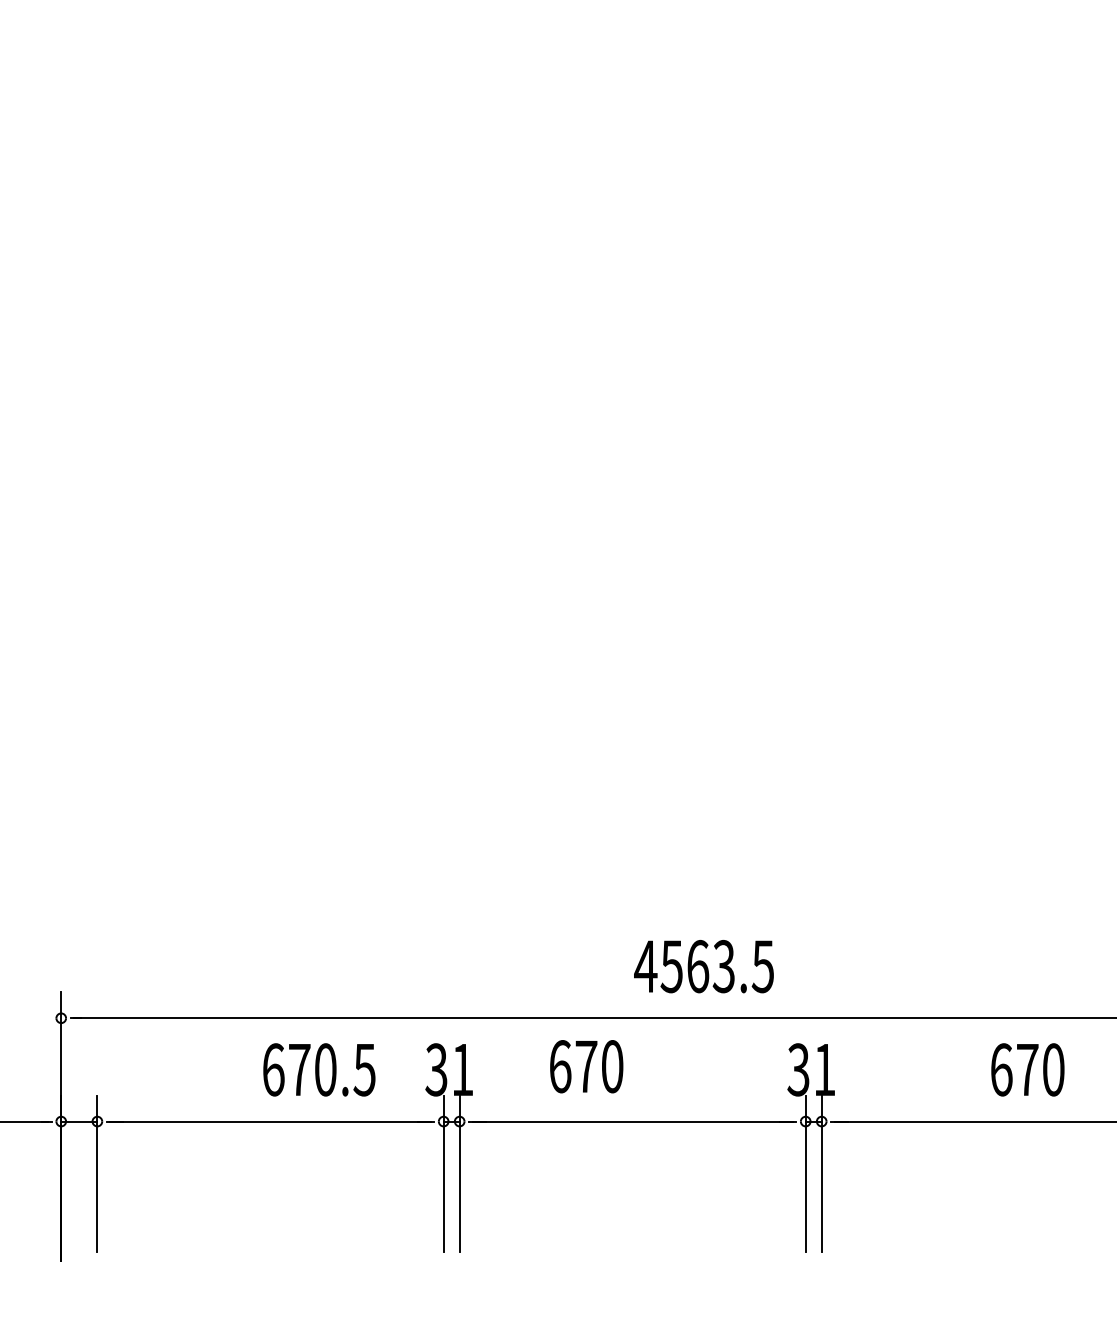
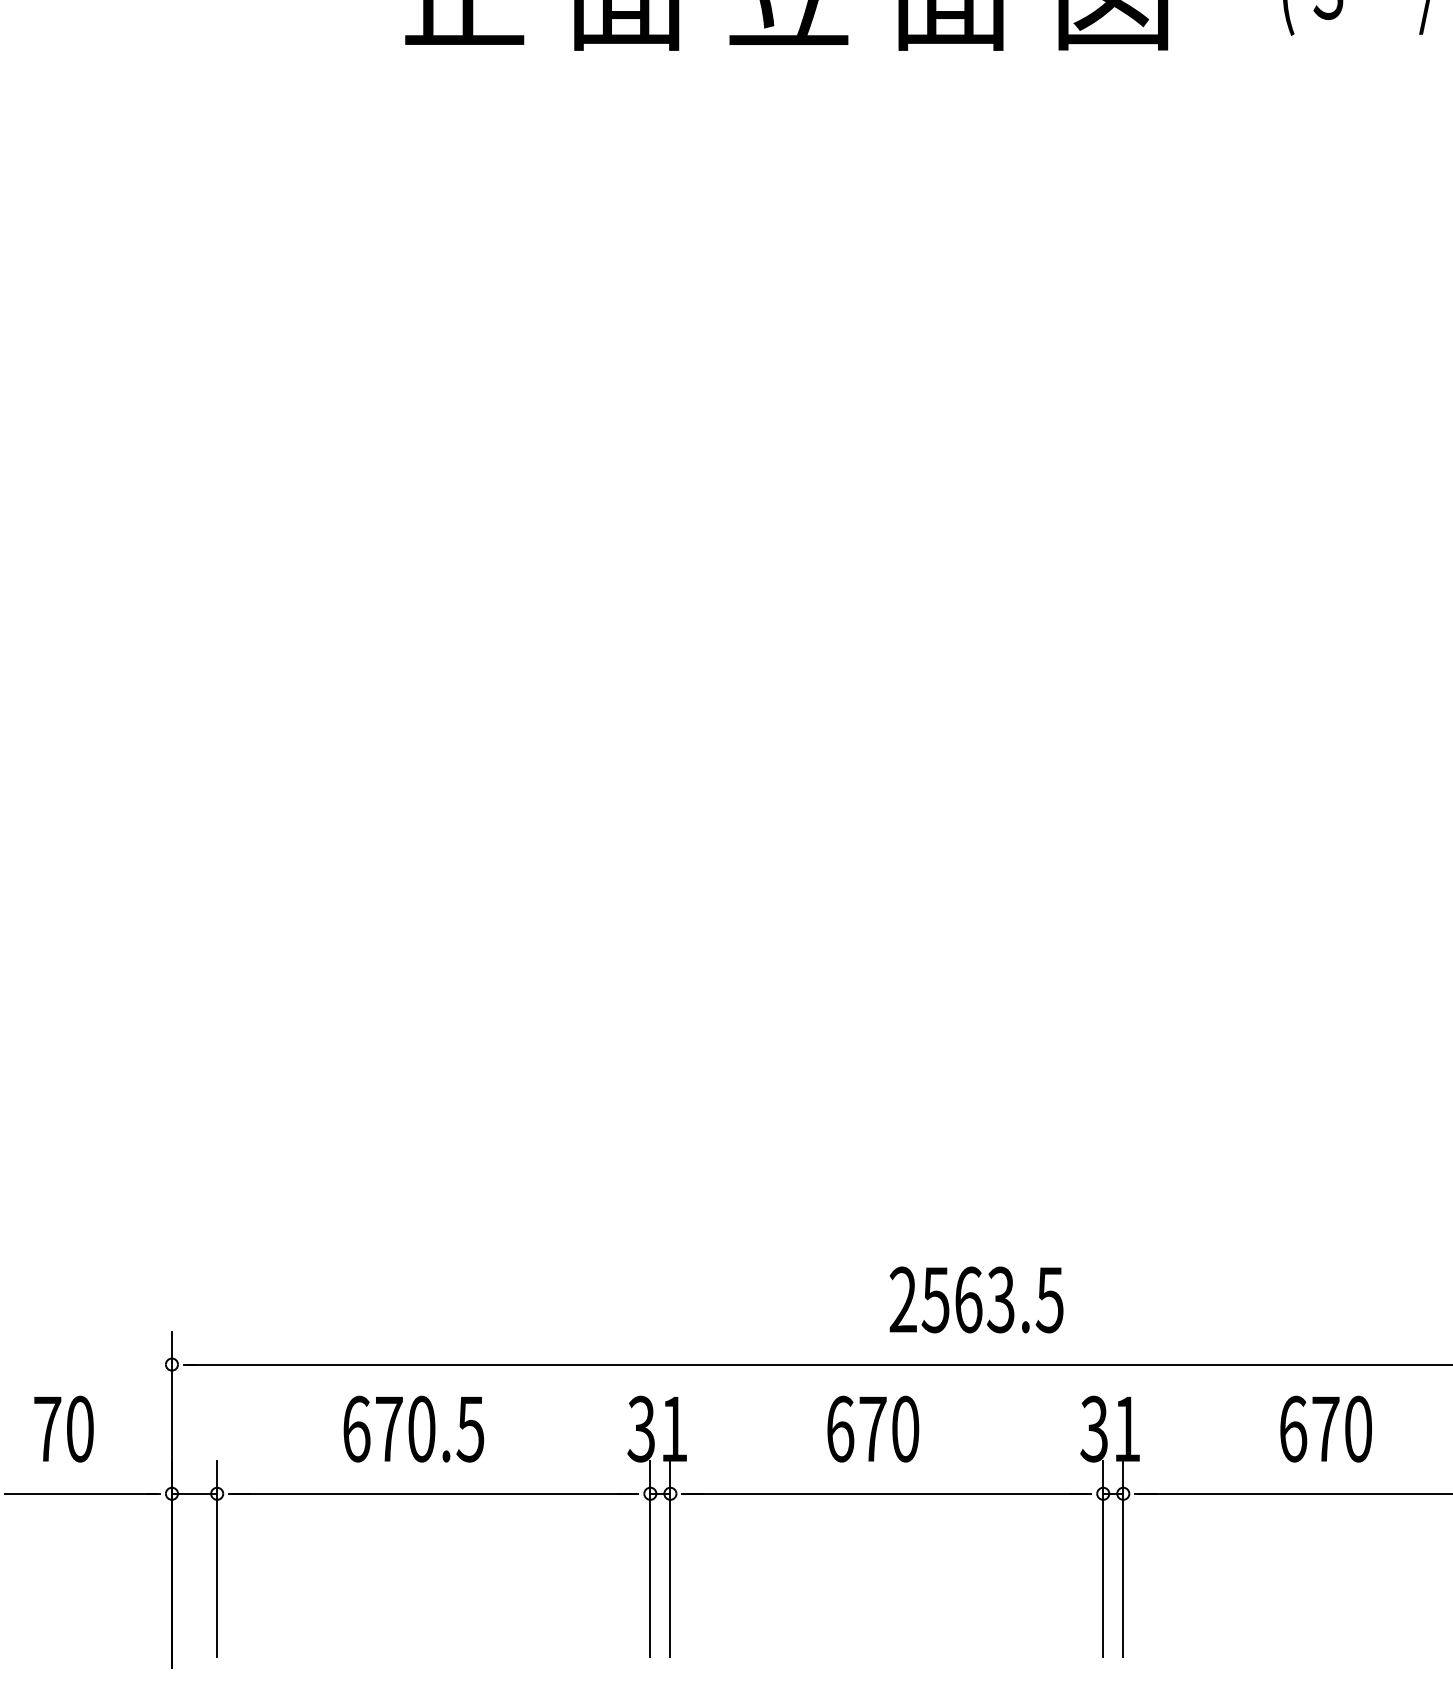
text: (645, 966) -> (902, 1299), 4563.5 -> 2563.5
text: (586, 1066) -> (873, 1428), moved
text: (319, 1069) -> (413, 1428), moved
text: (1027, 1069) -> (1325, 1428), moved

